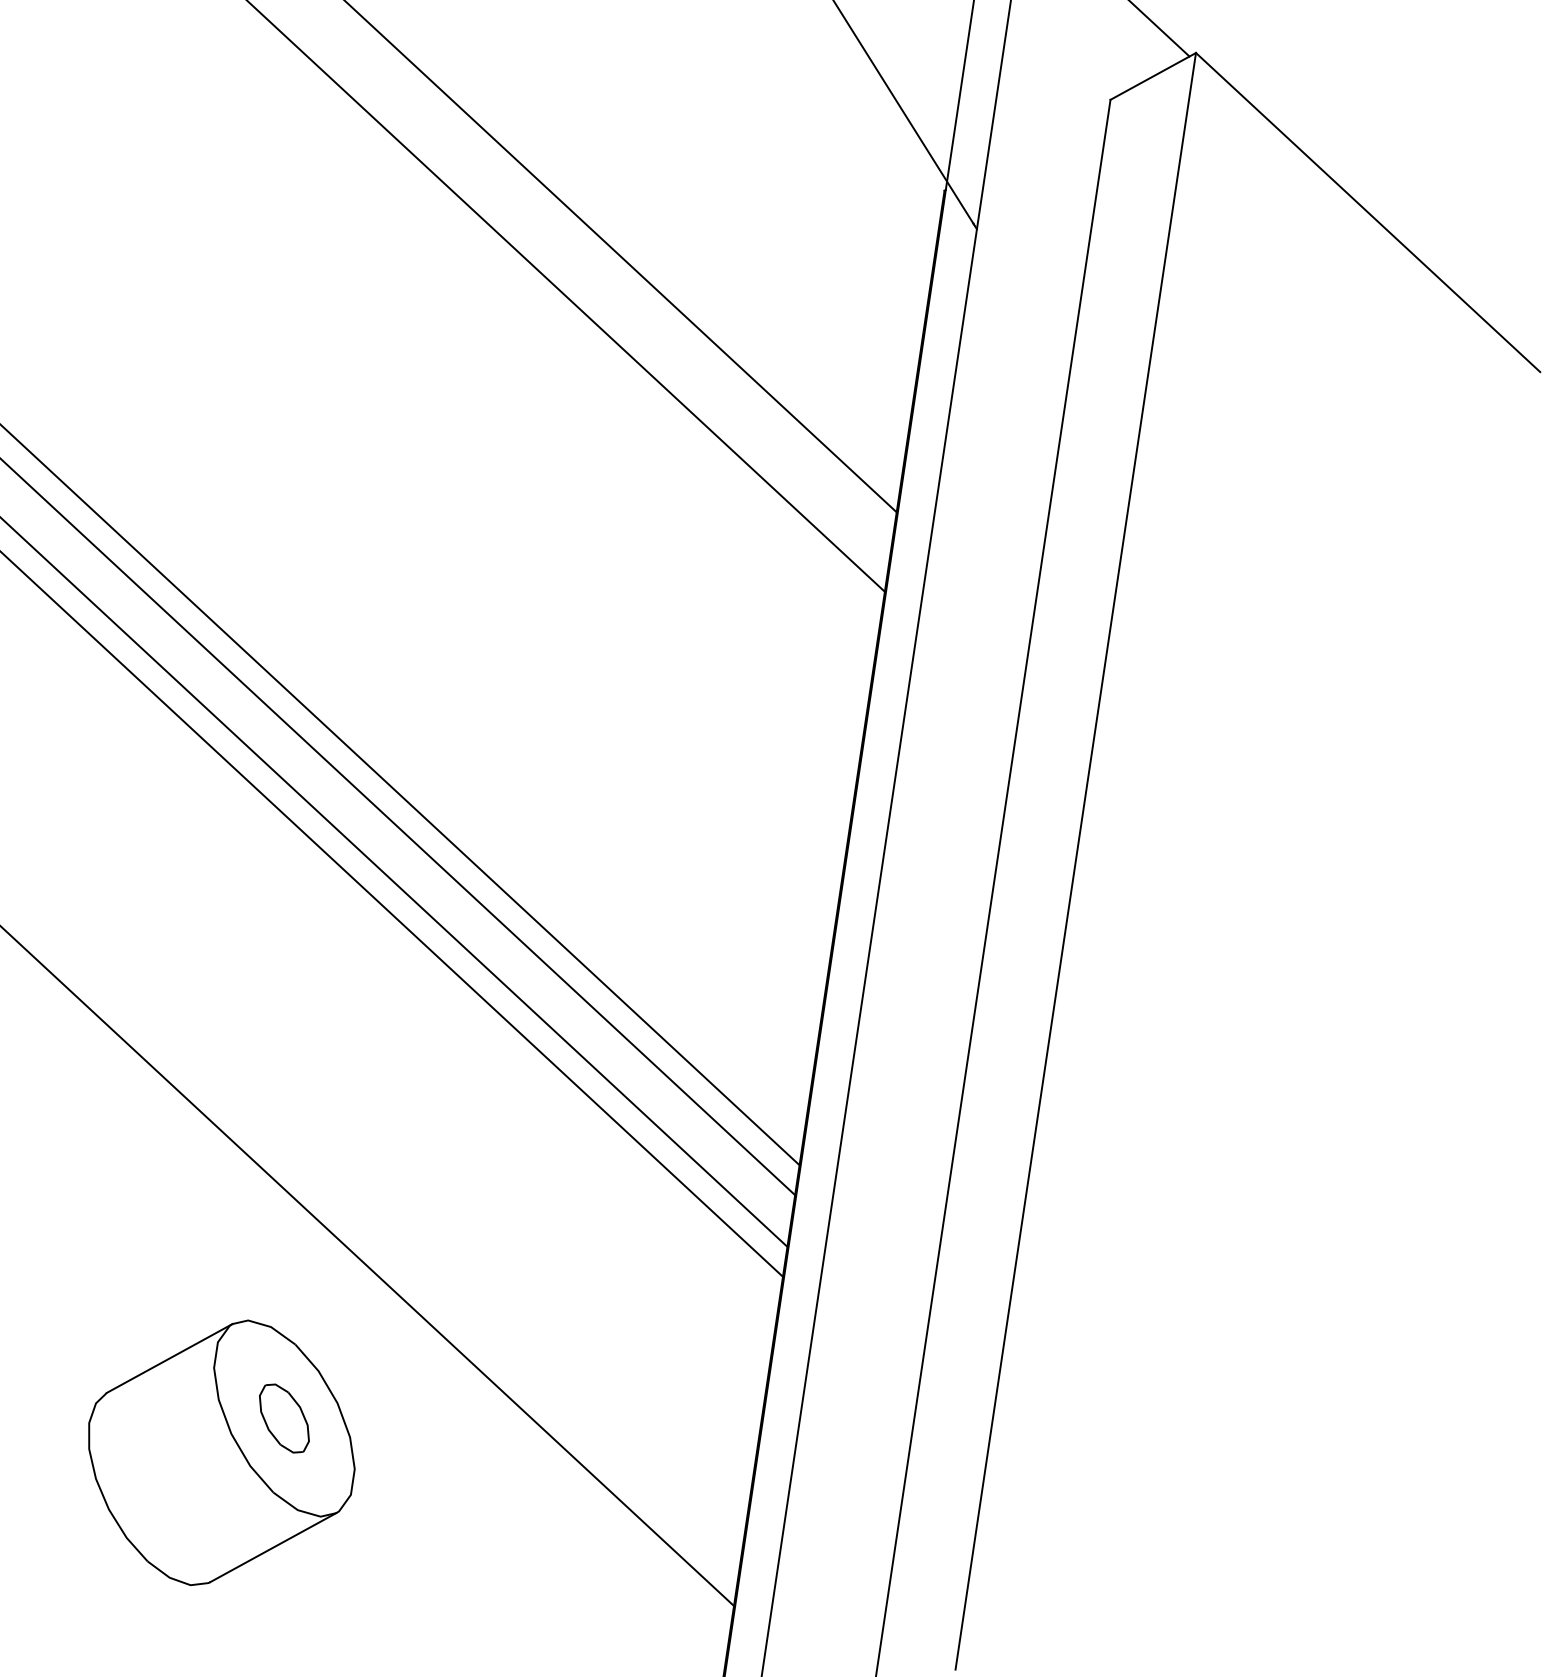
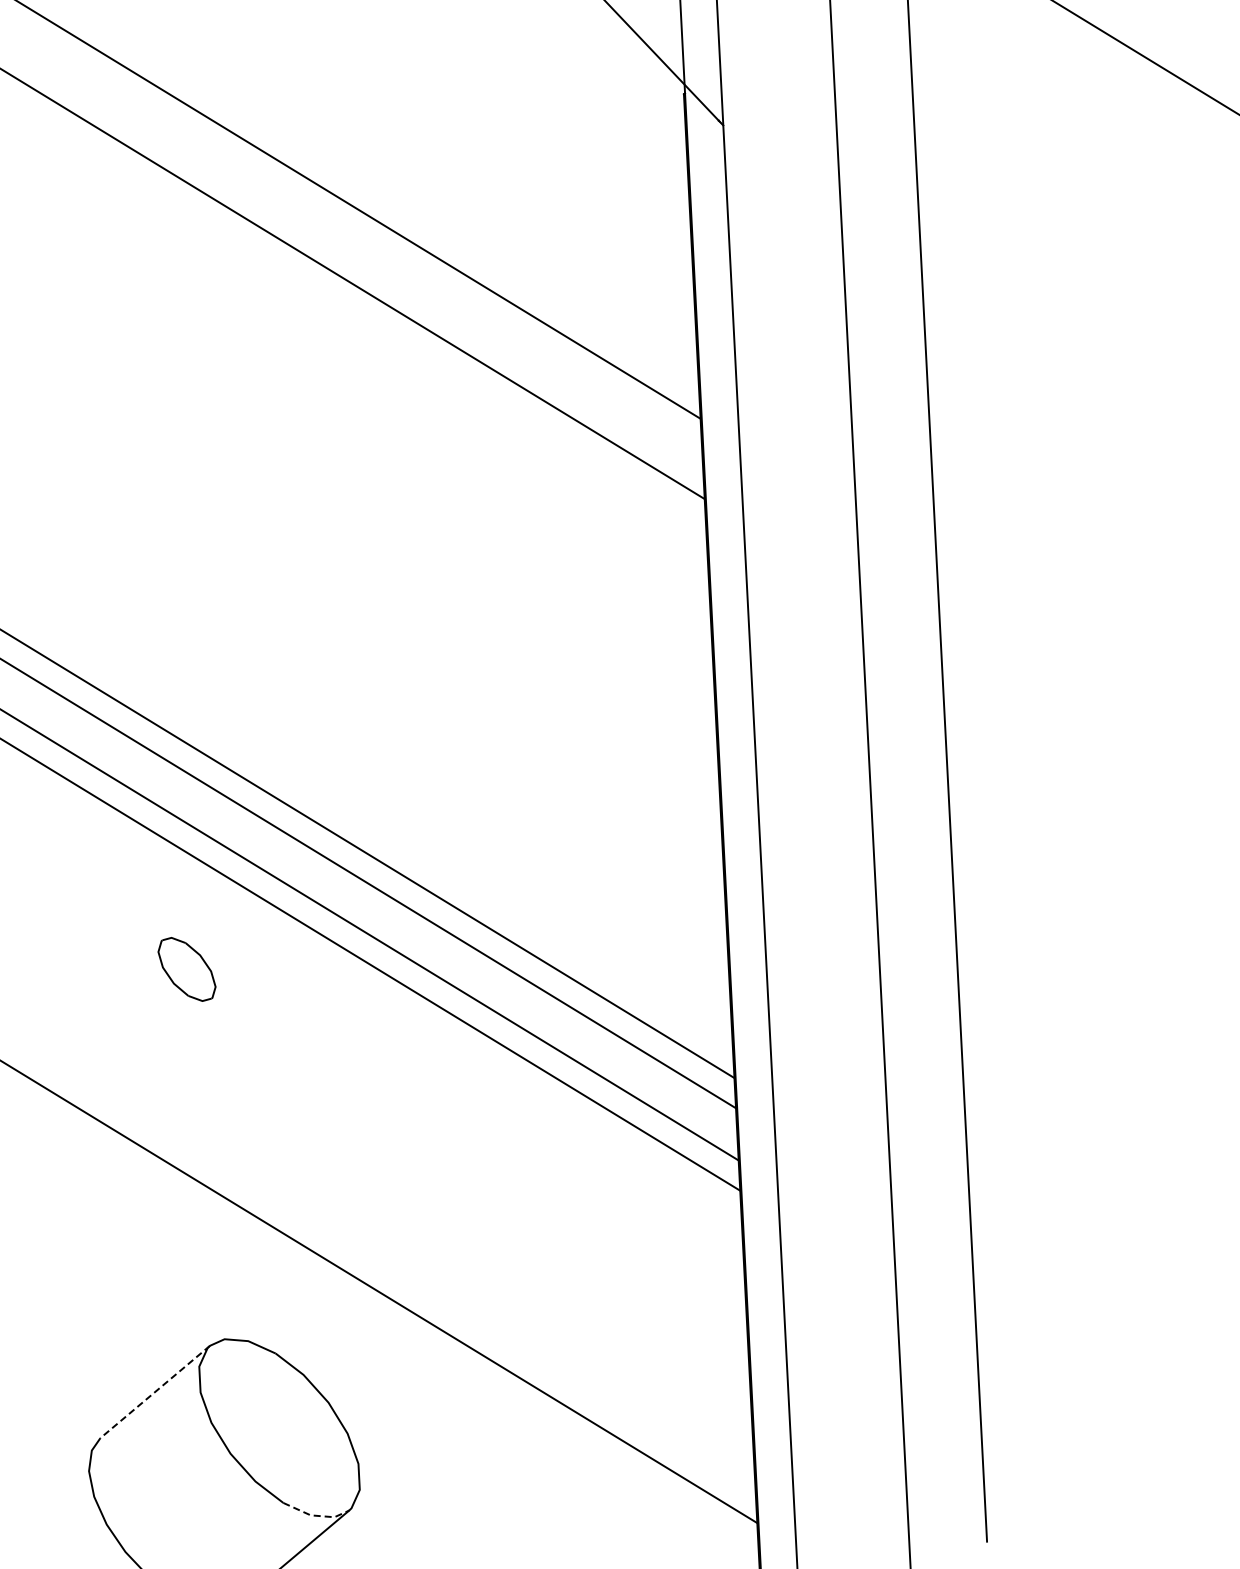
line: (169, 1358) -> (155, 1392), solid -> dashed
part: (284, 1418) -> (187, 969), moved
line: (302, 1511) -> (315, 1515), solid -> dashed

